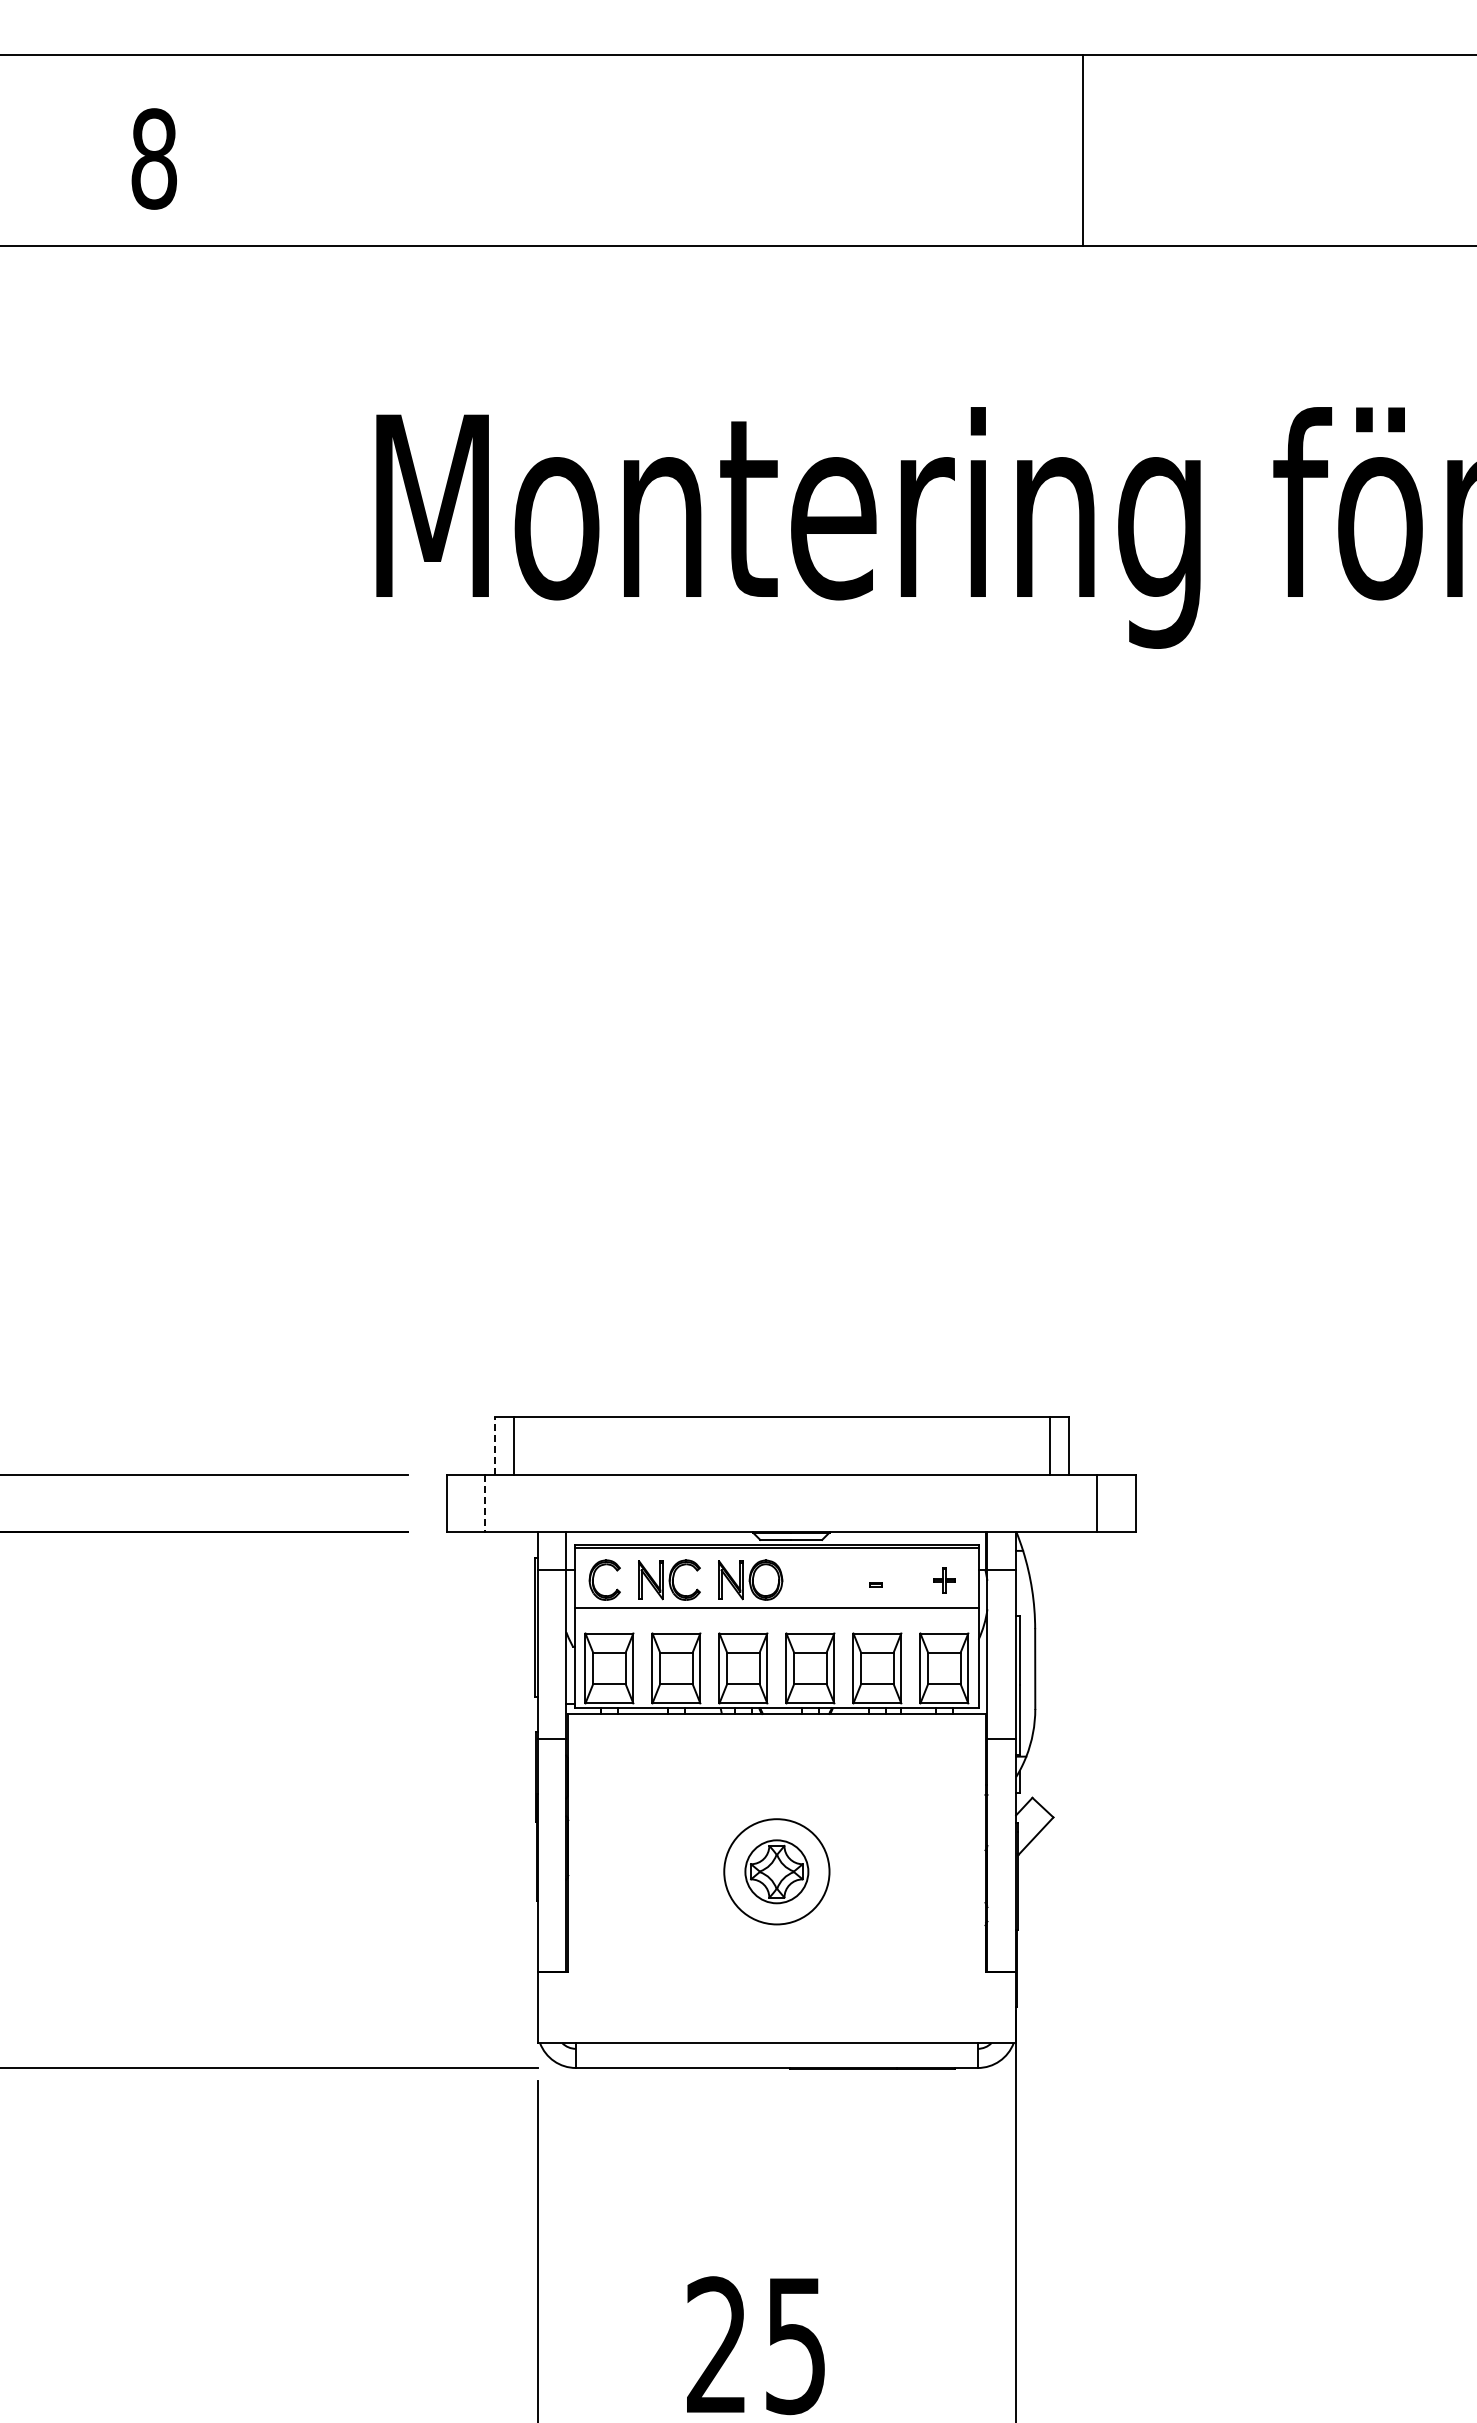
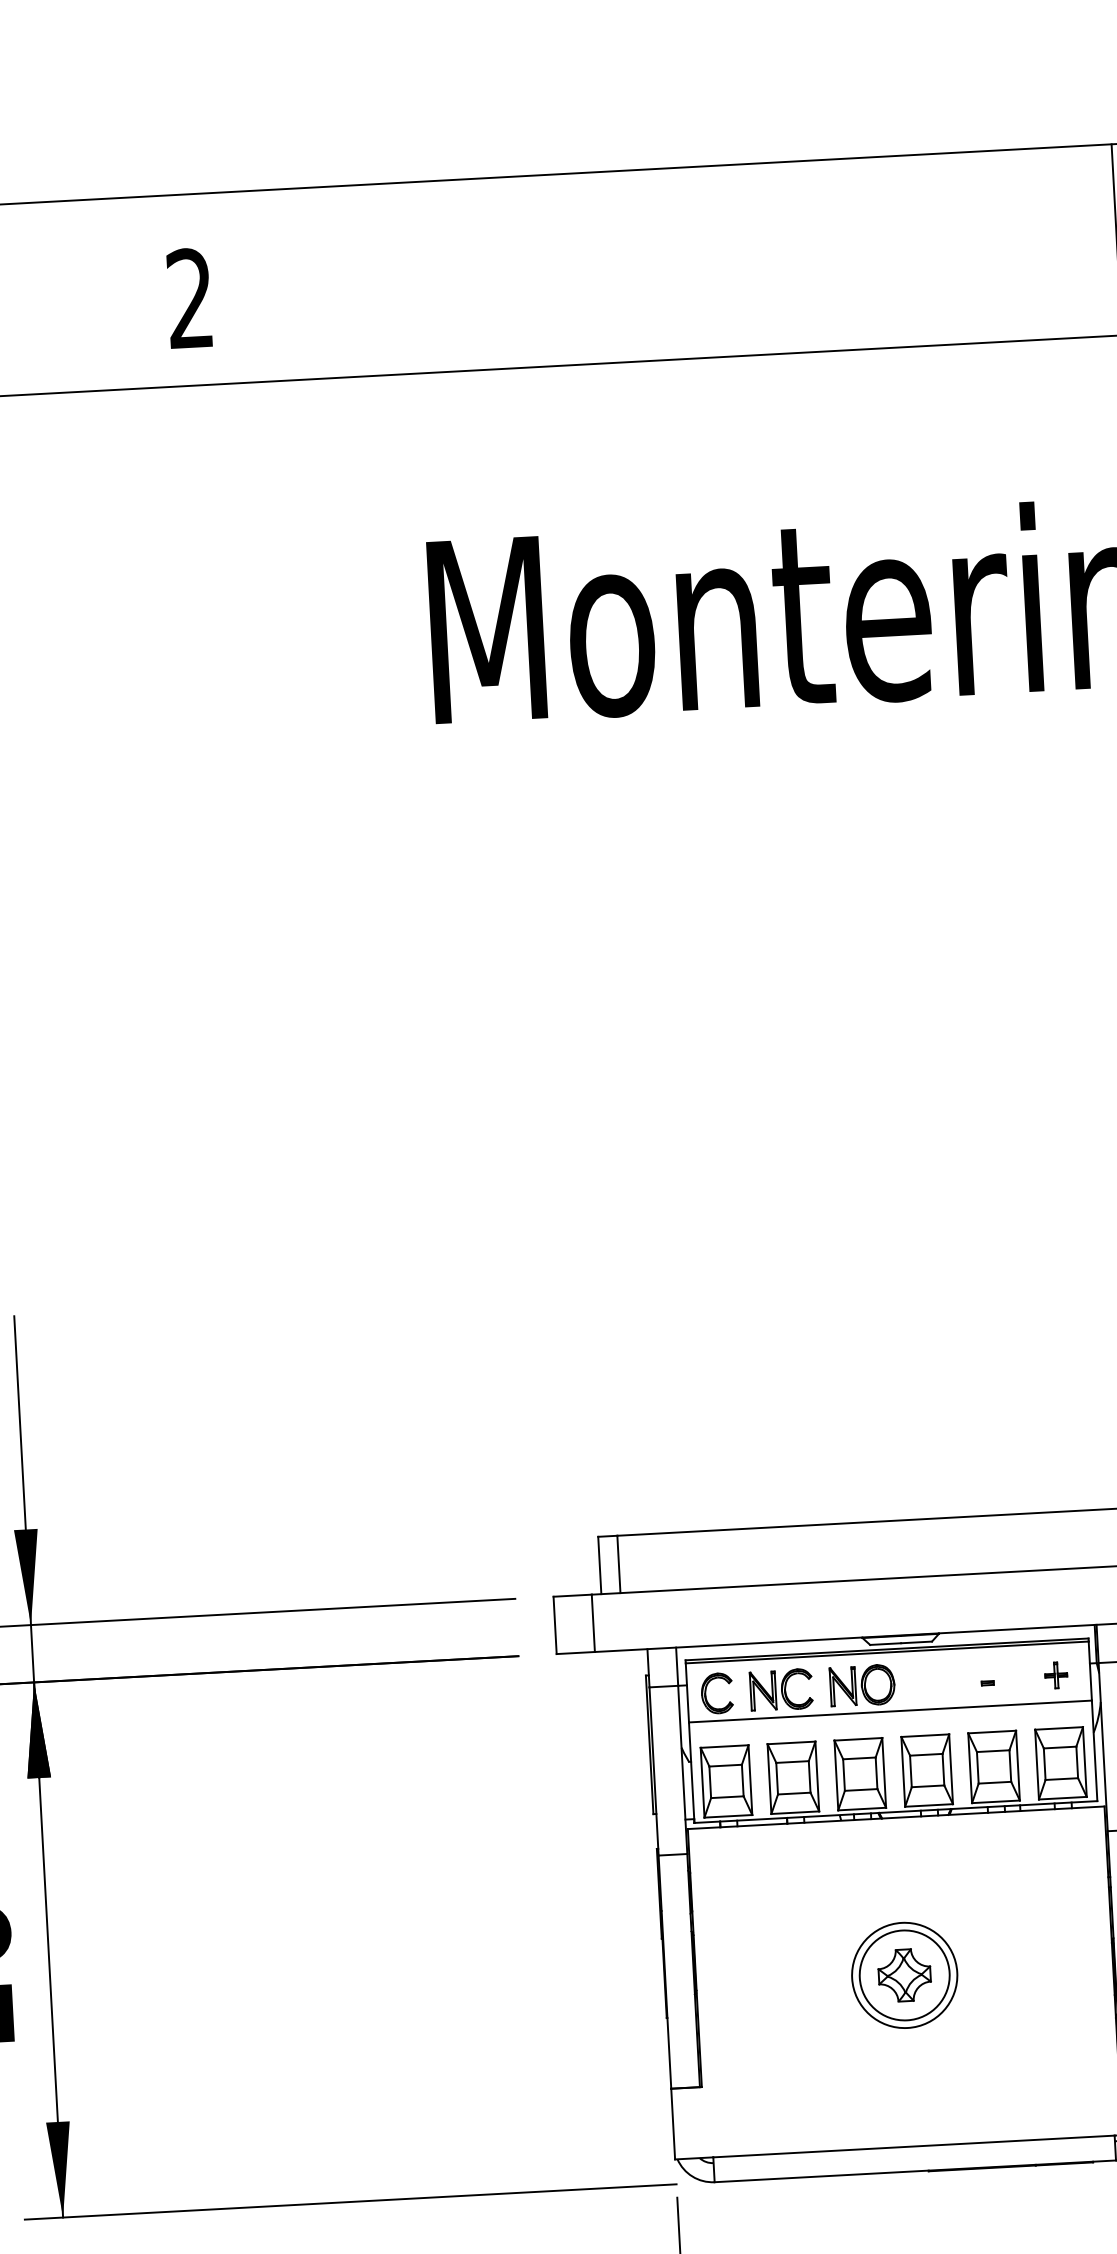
text: (153, 158) -> (189, 298), 8 -> 2
line: (494, 1445) -> (599, 1565), dashed -> solid
line: (485, 1503) -> (593, 1623), dashed -> solid
circle: (776, 1871) -> (904, 1975), size x1.43

